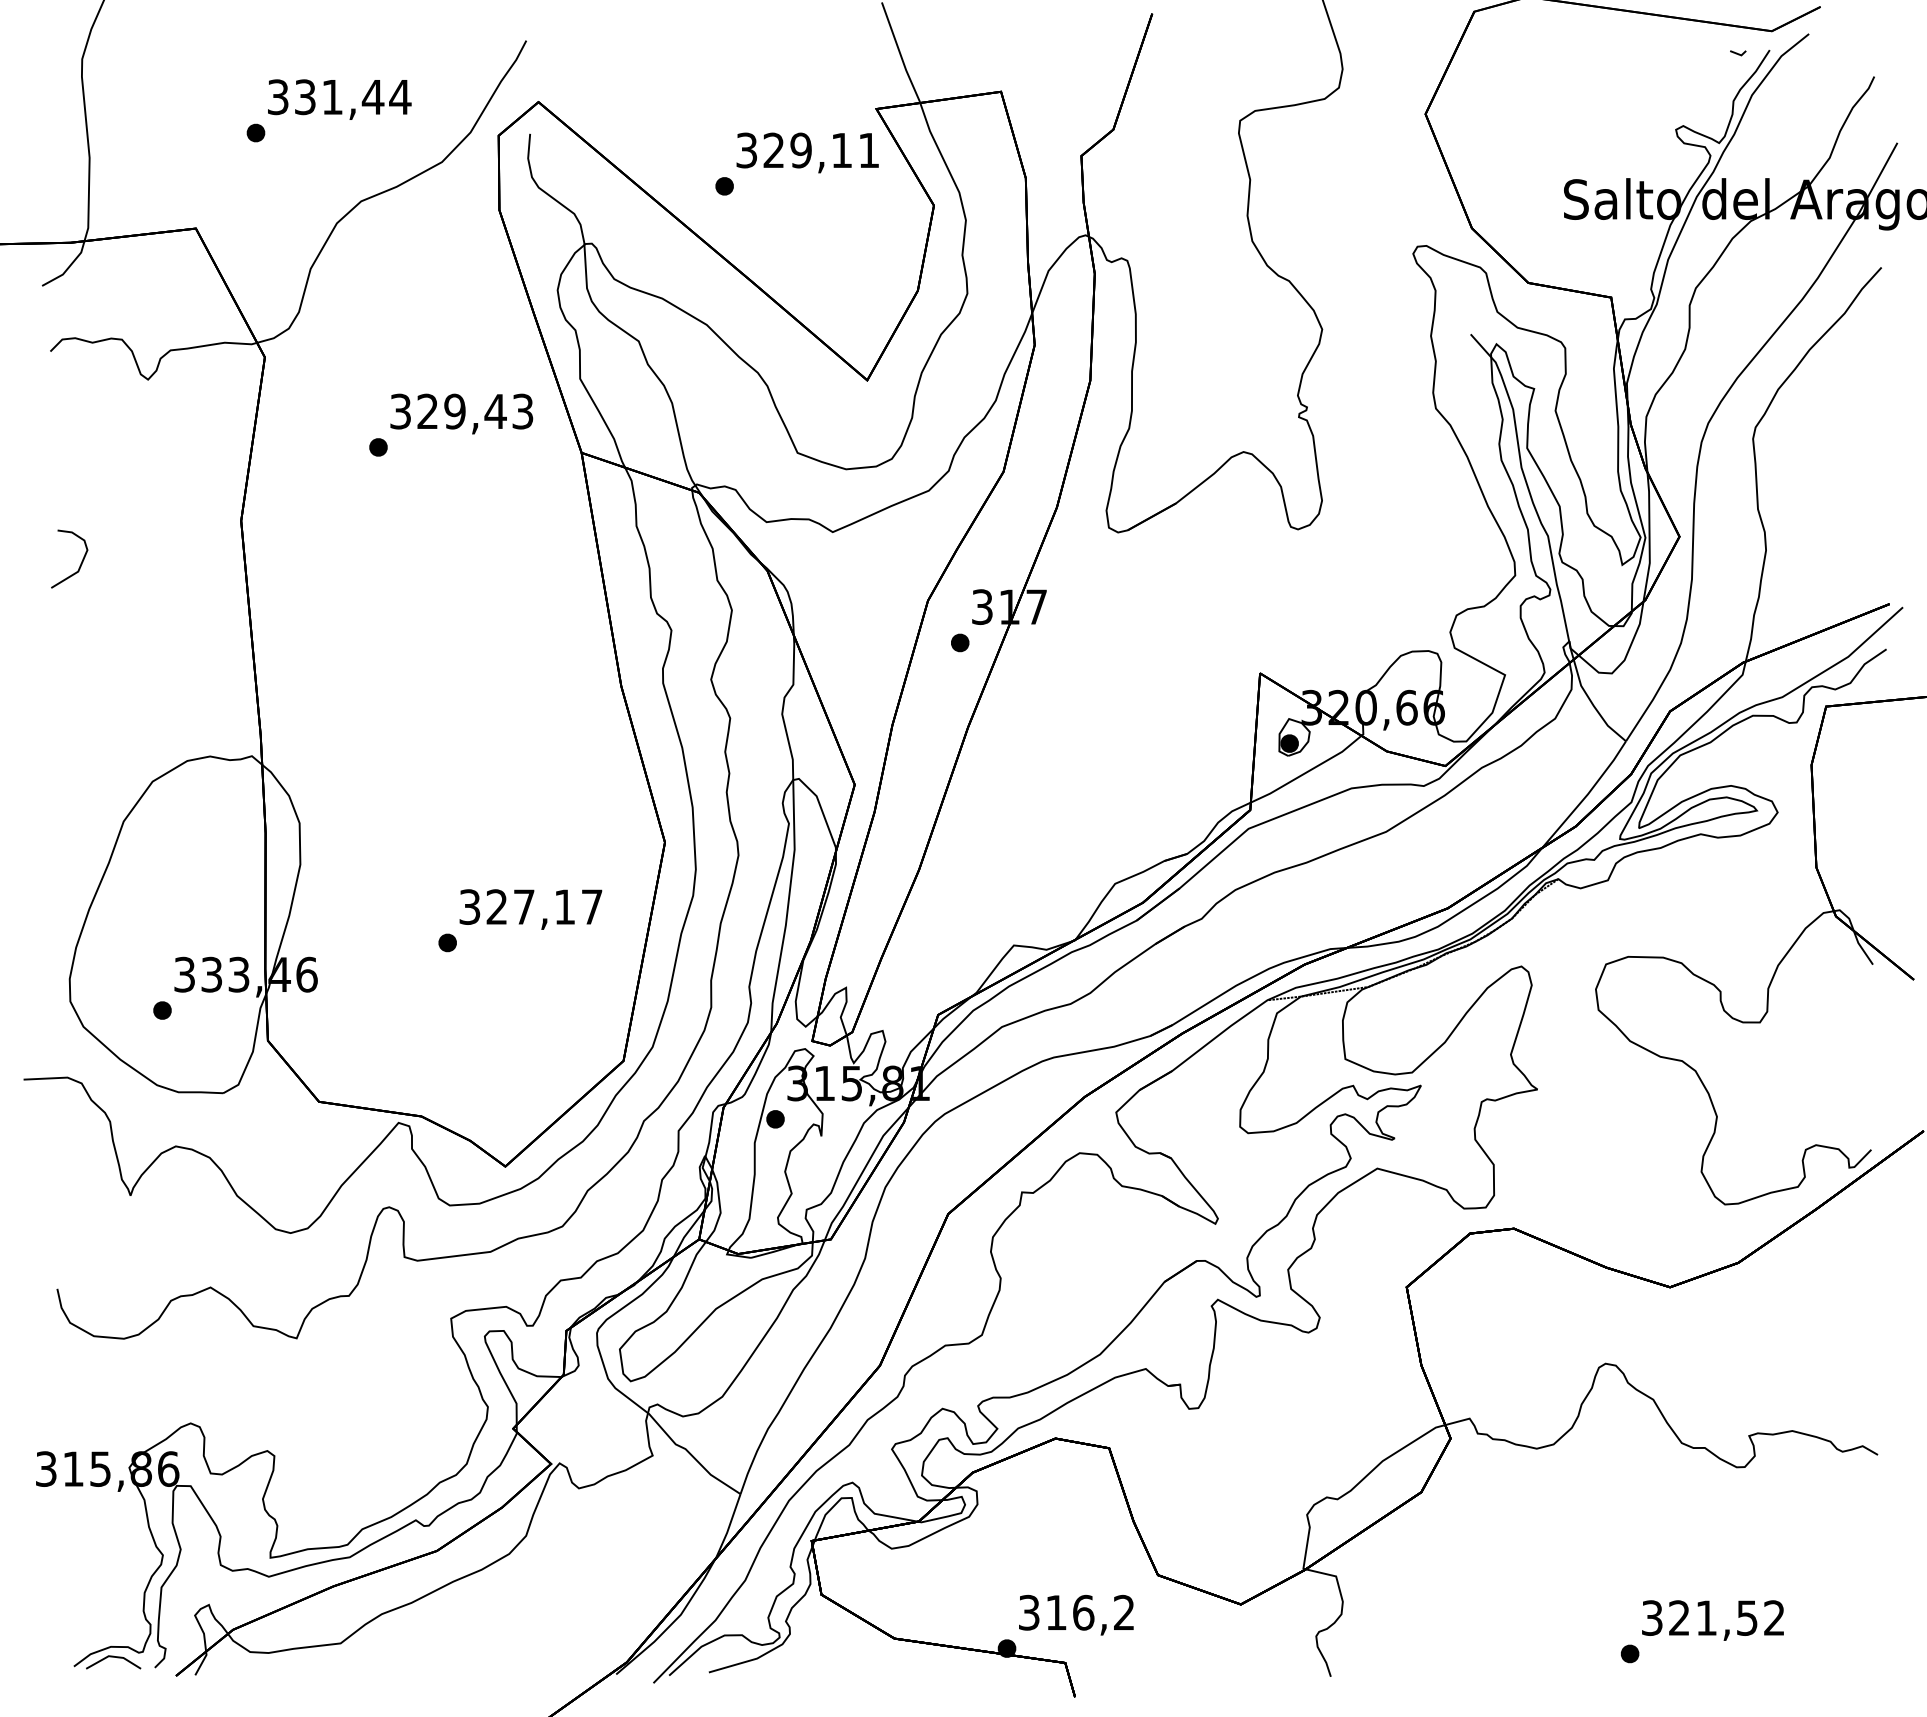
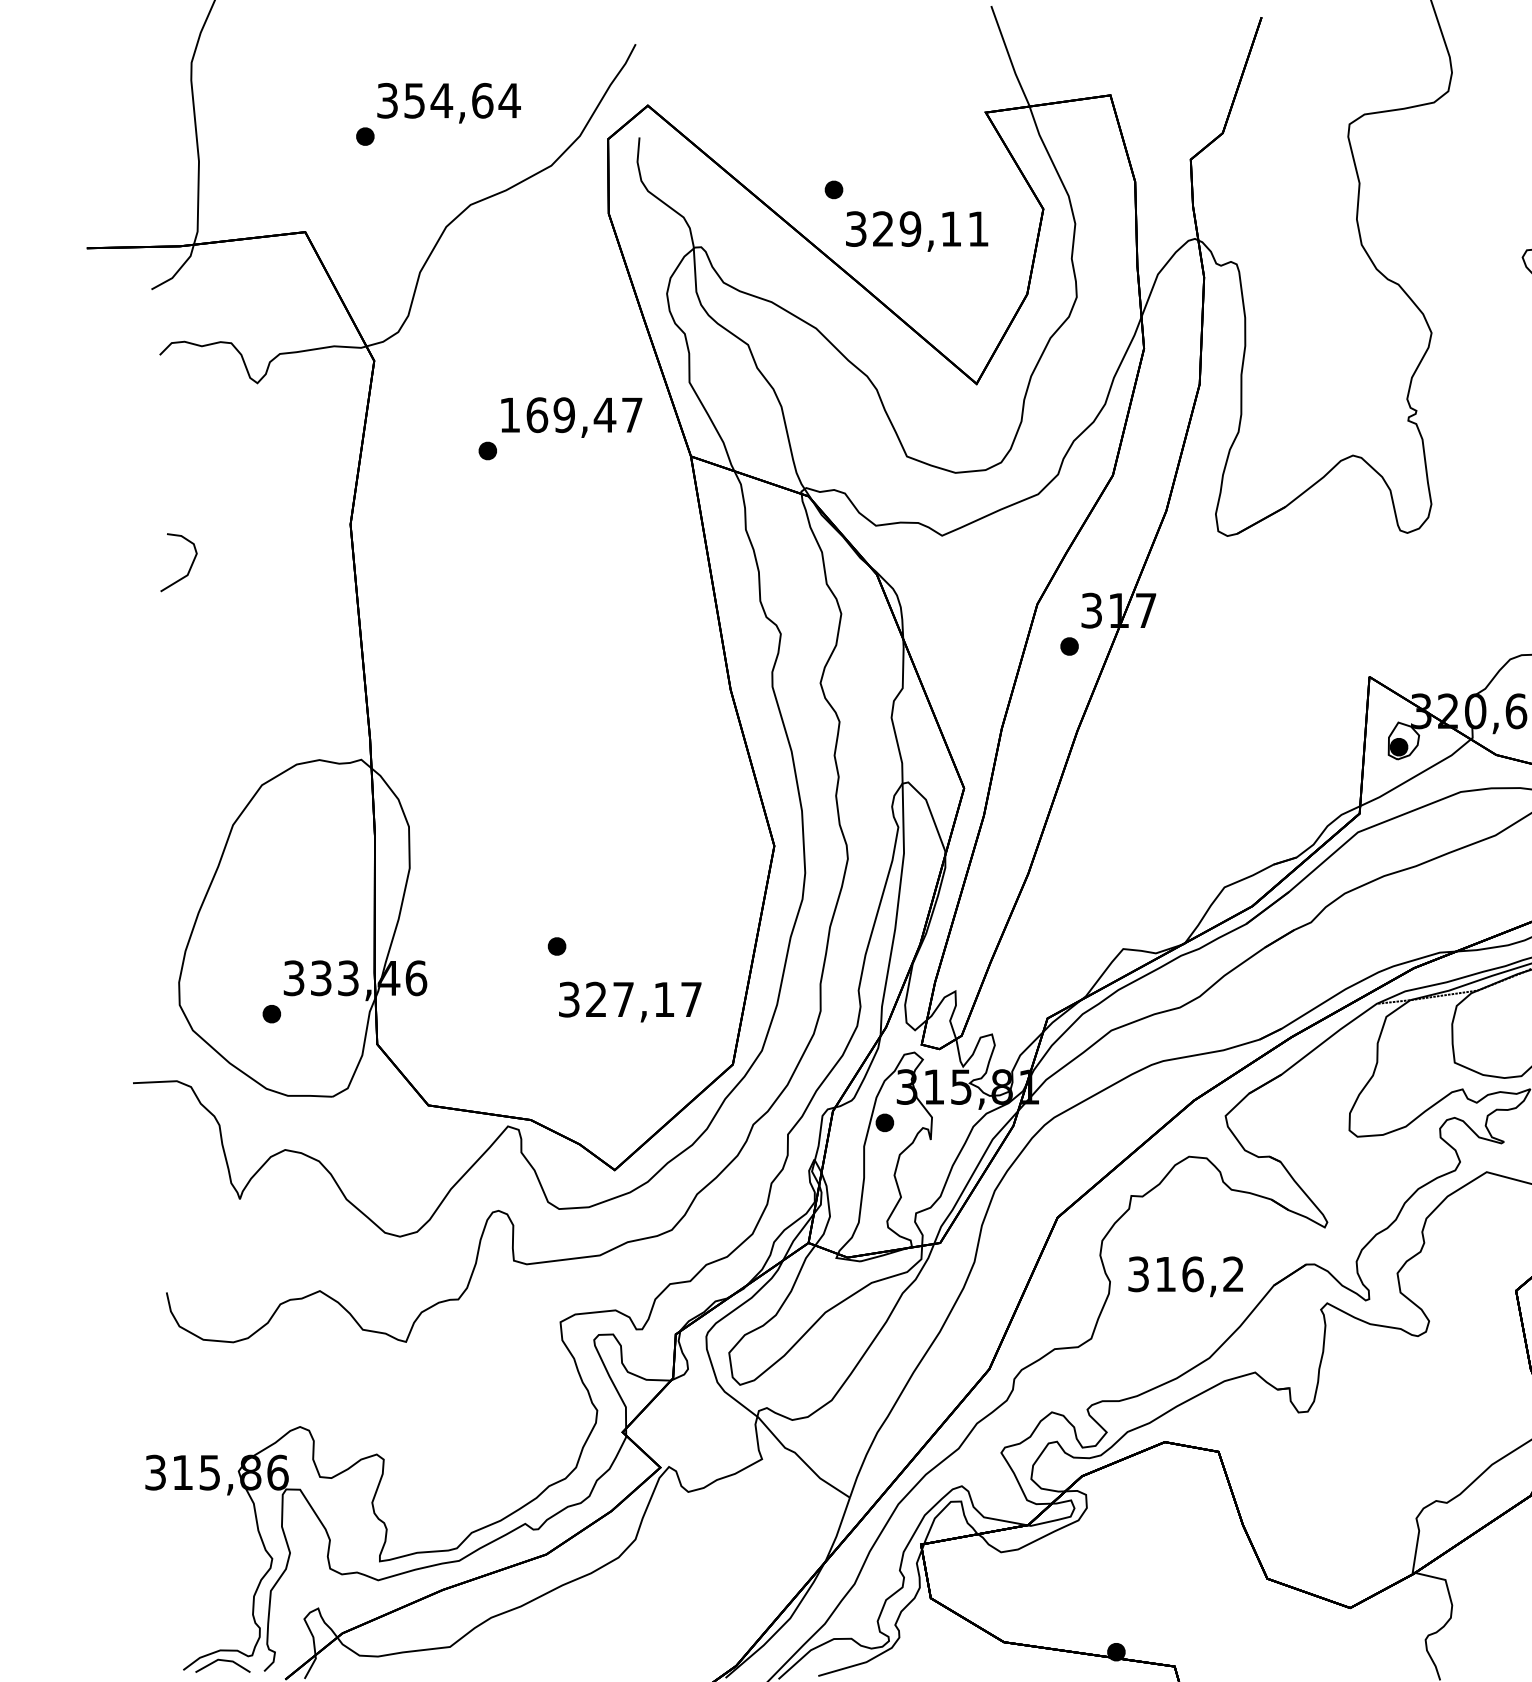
text: (339, 97) -> (448, 101), 331,44 -> 354,64
text: (807, 152) -> (916, 231), moved
text: (461, 411) -> (570, 415), 329,43 -> 169,47
text: (530, 909) -> (629, 1002), moved
text: (1076, 1614) -> (1185, 1276), moved

